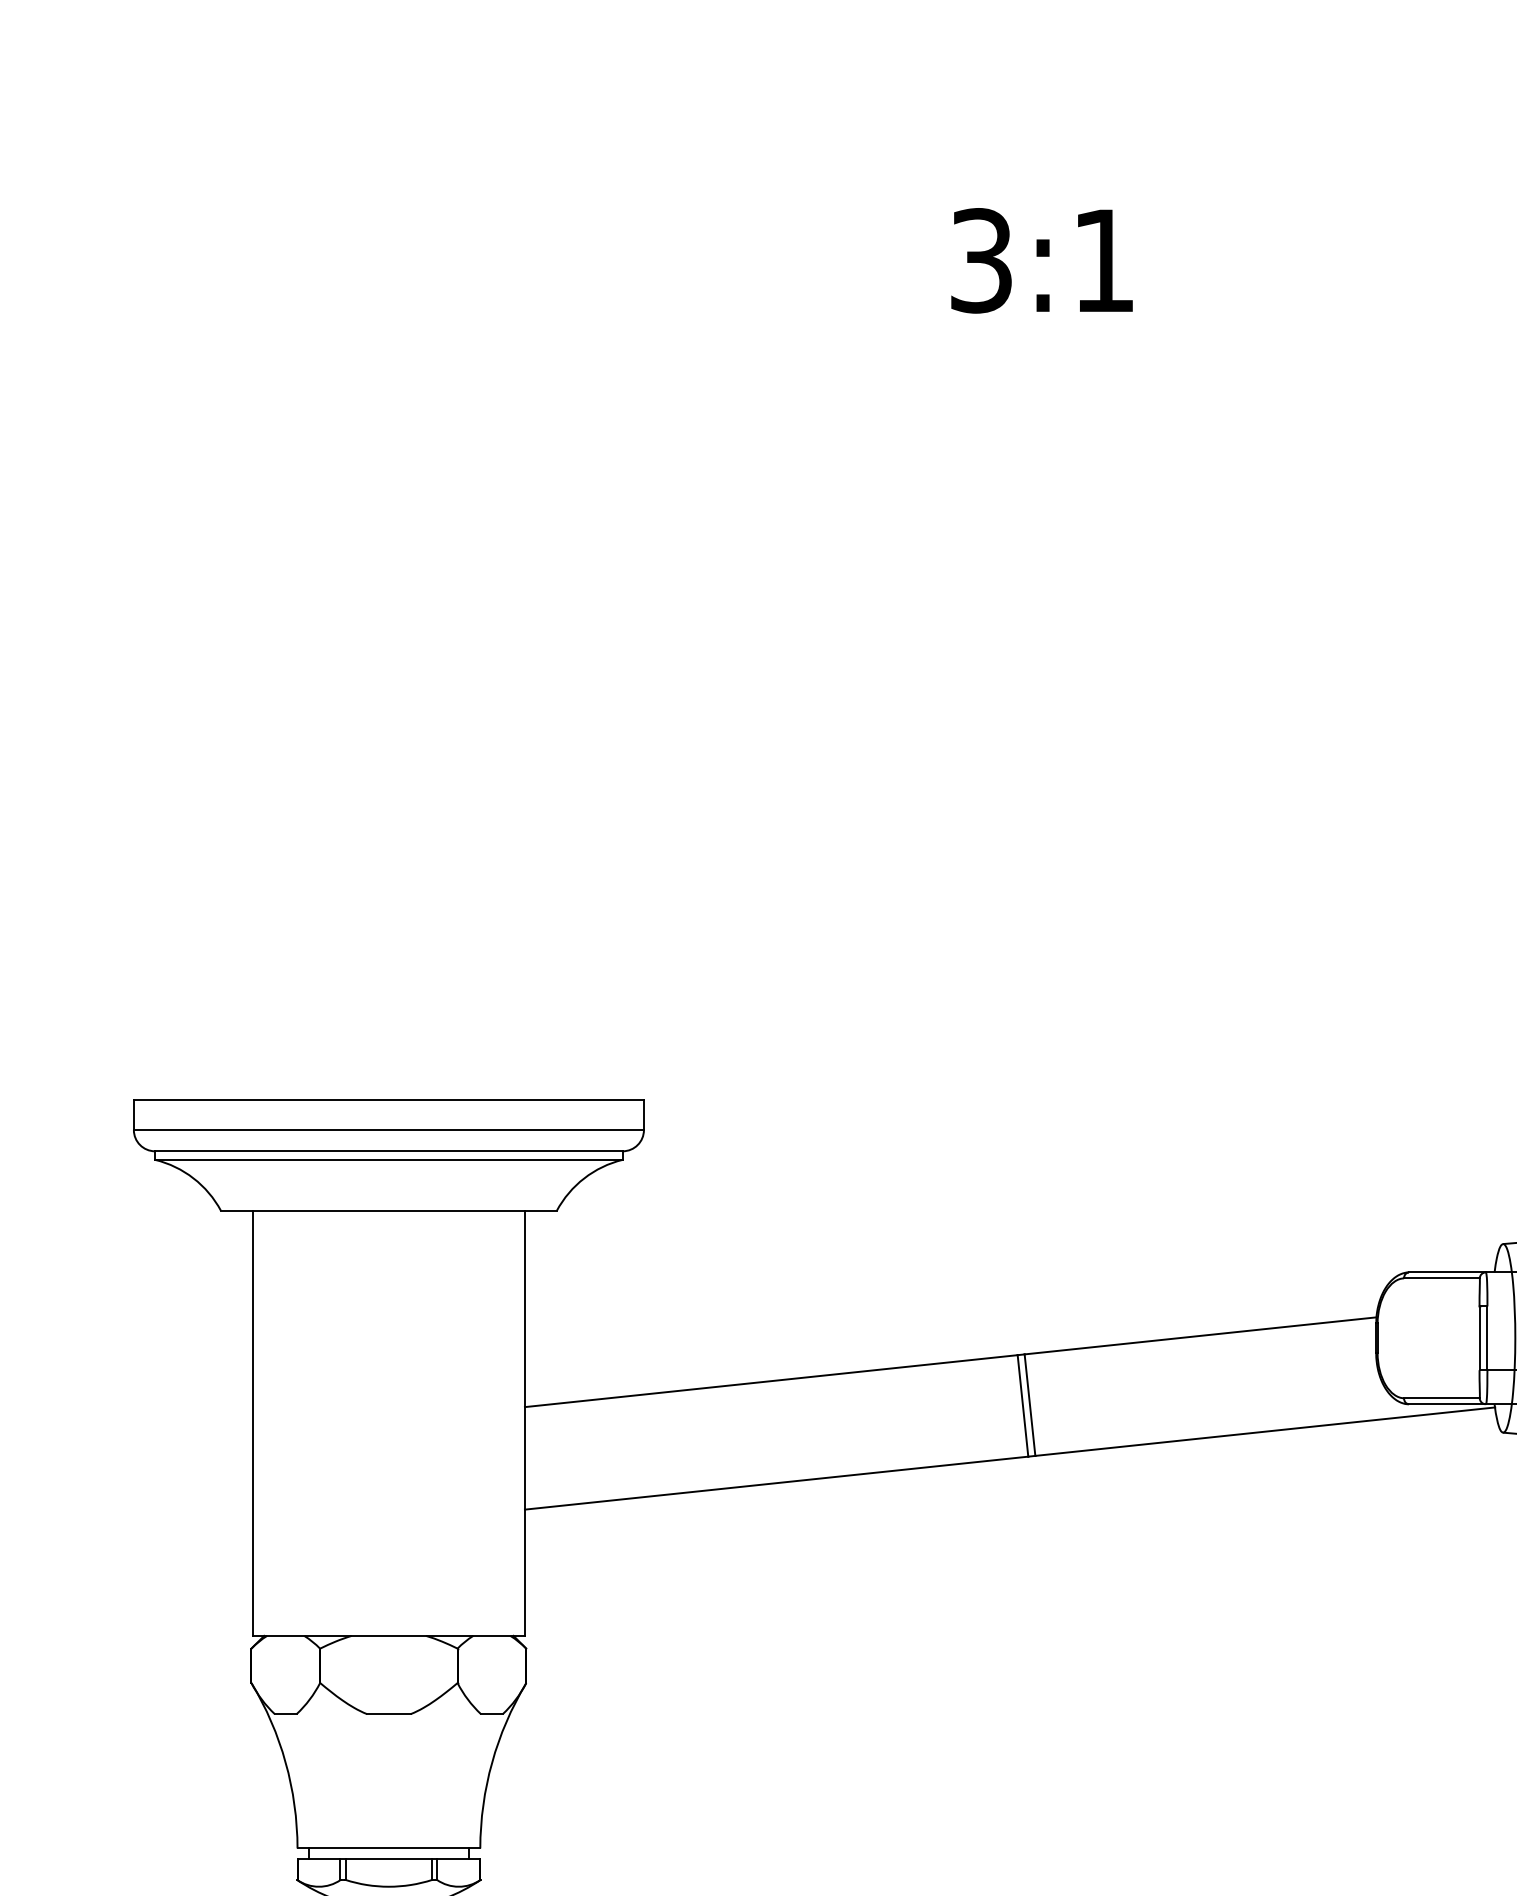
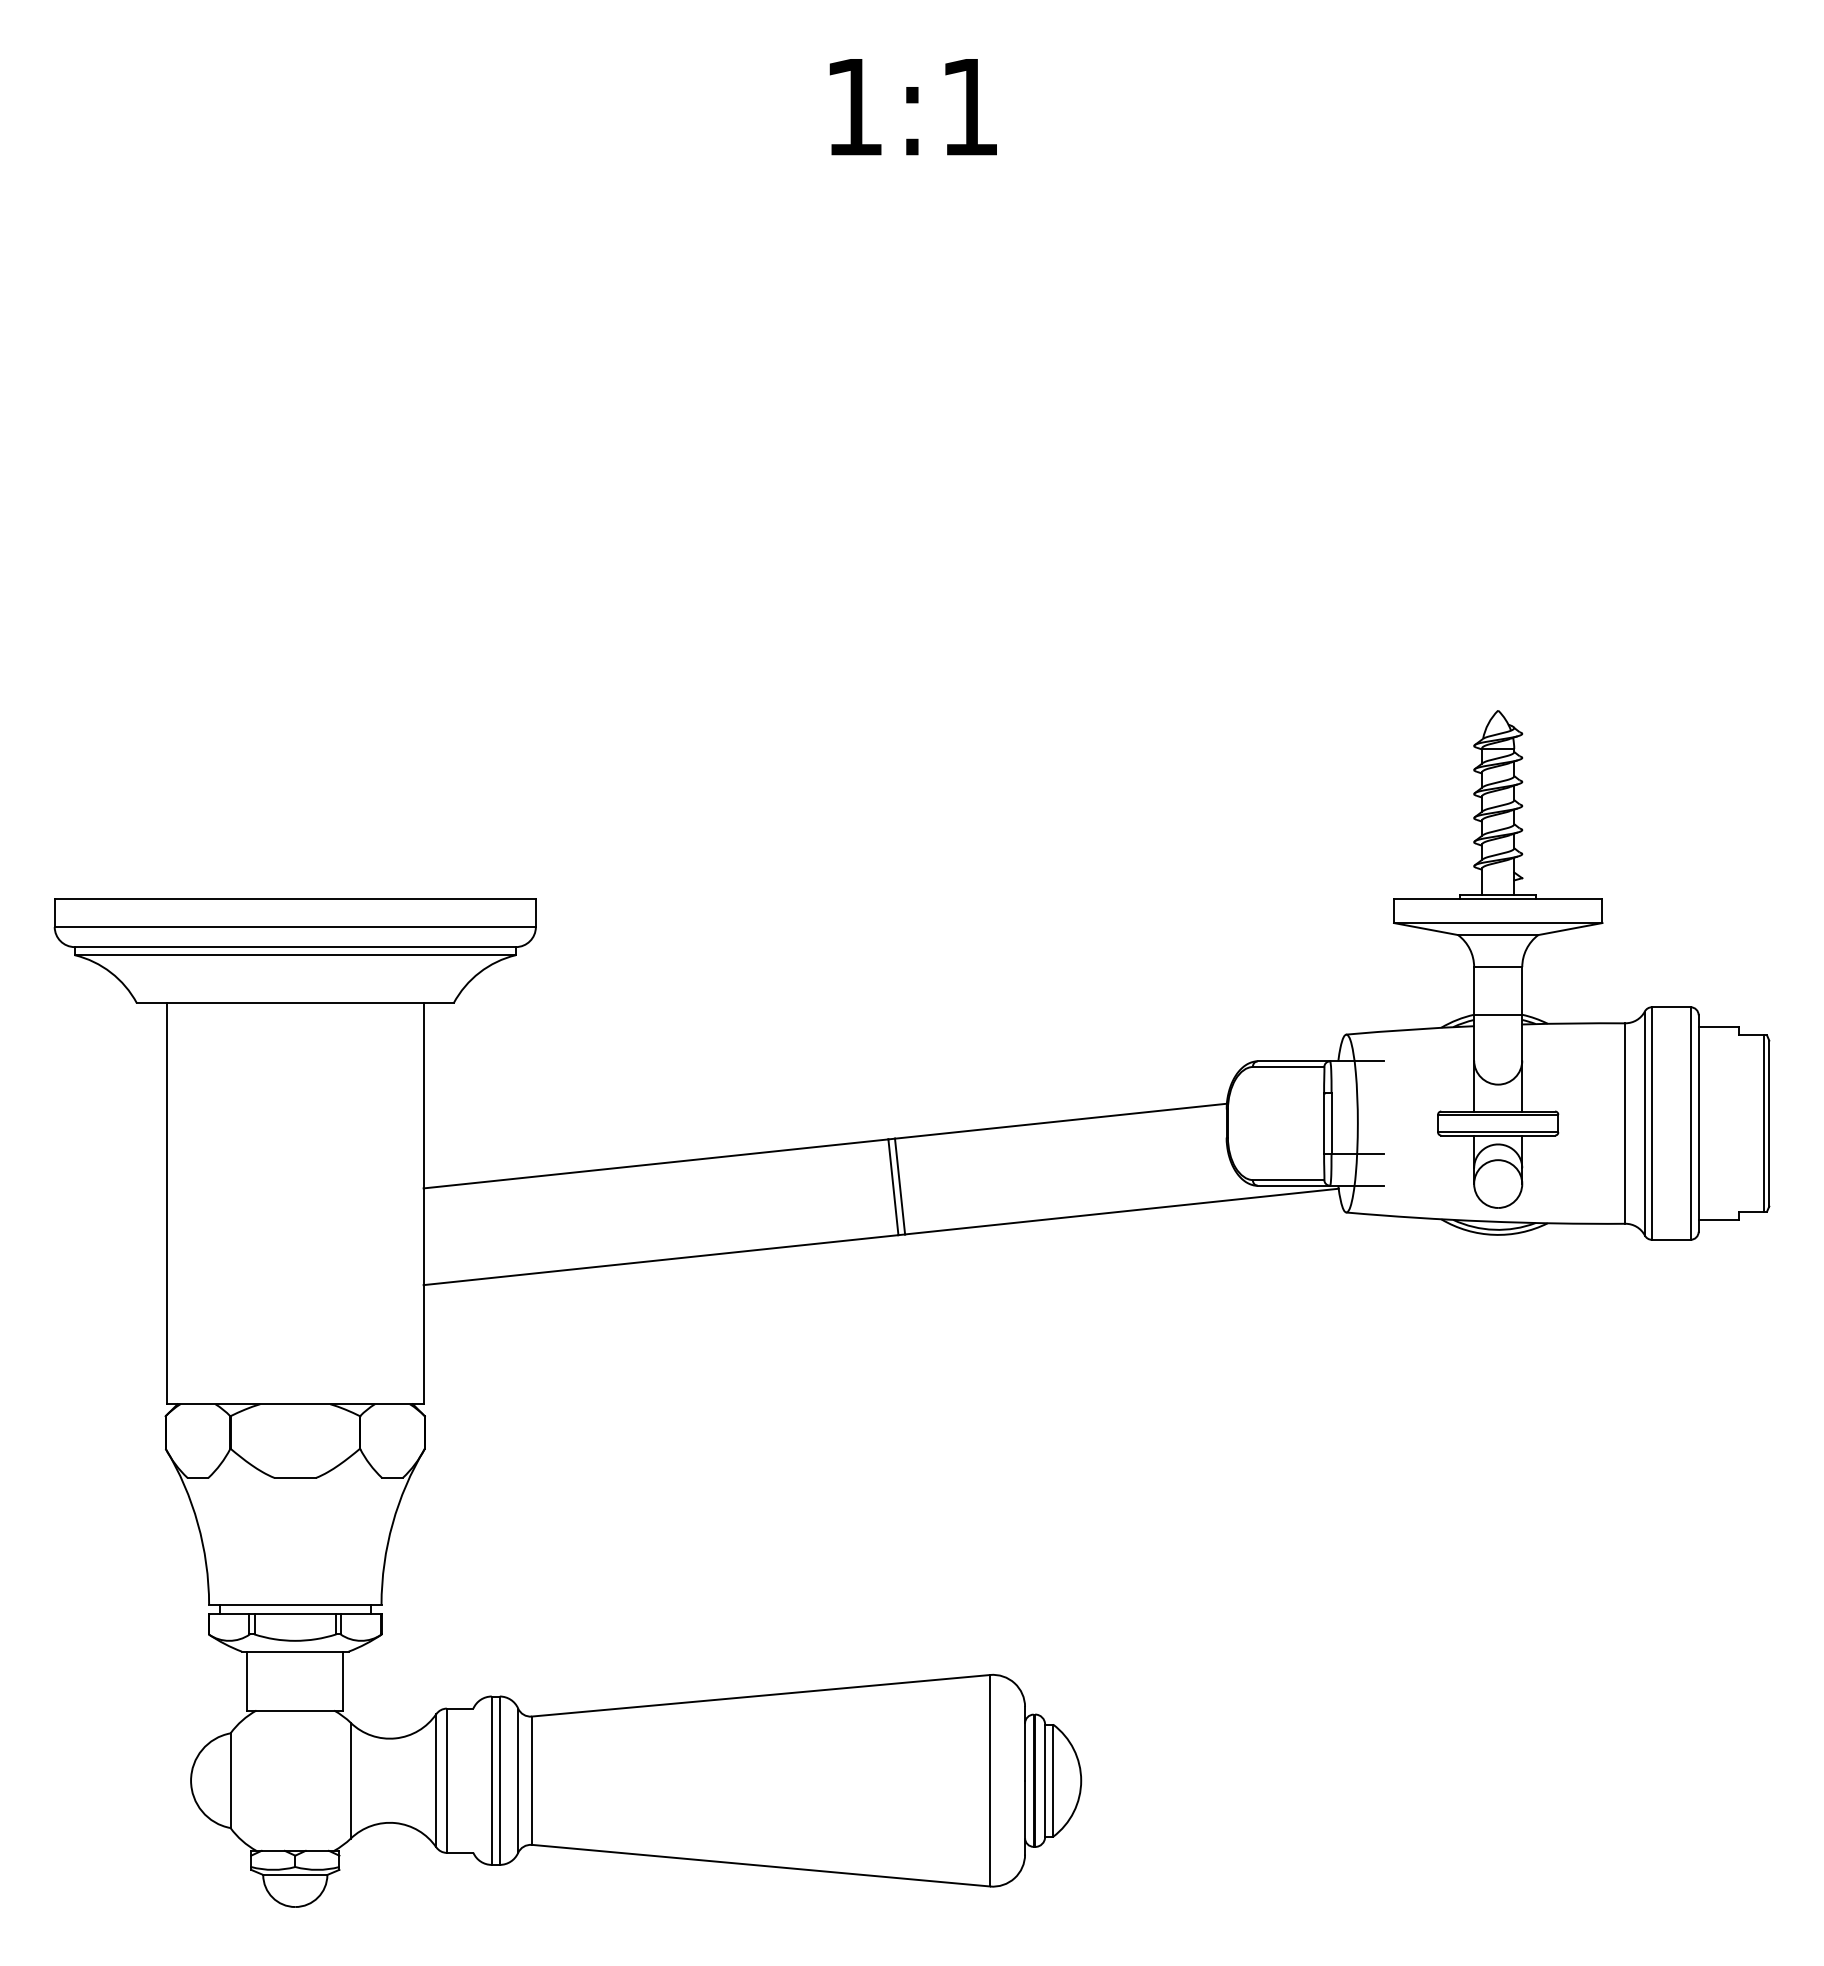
text: (980, 260) -> (853, 106), 3:1 -> 1:1

